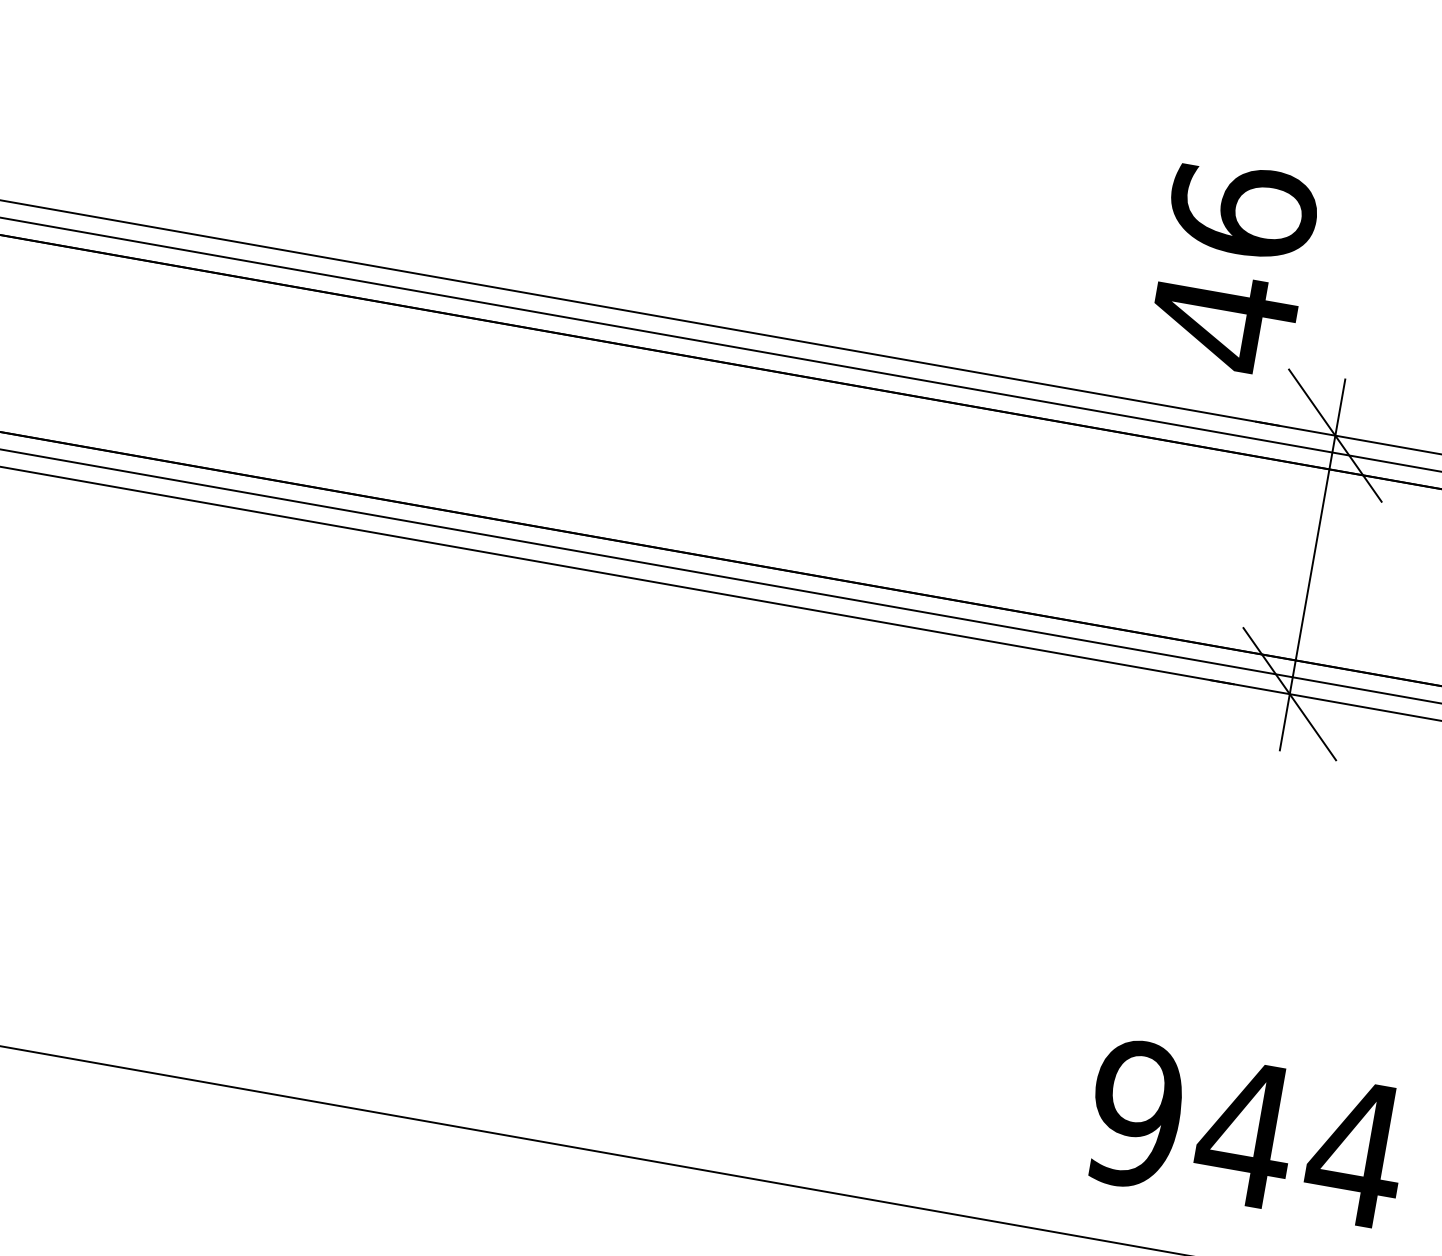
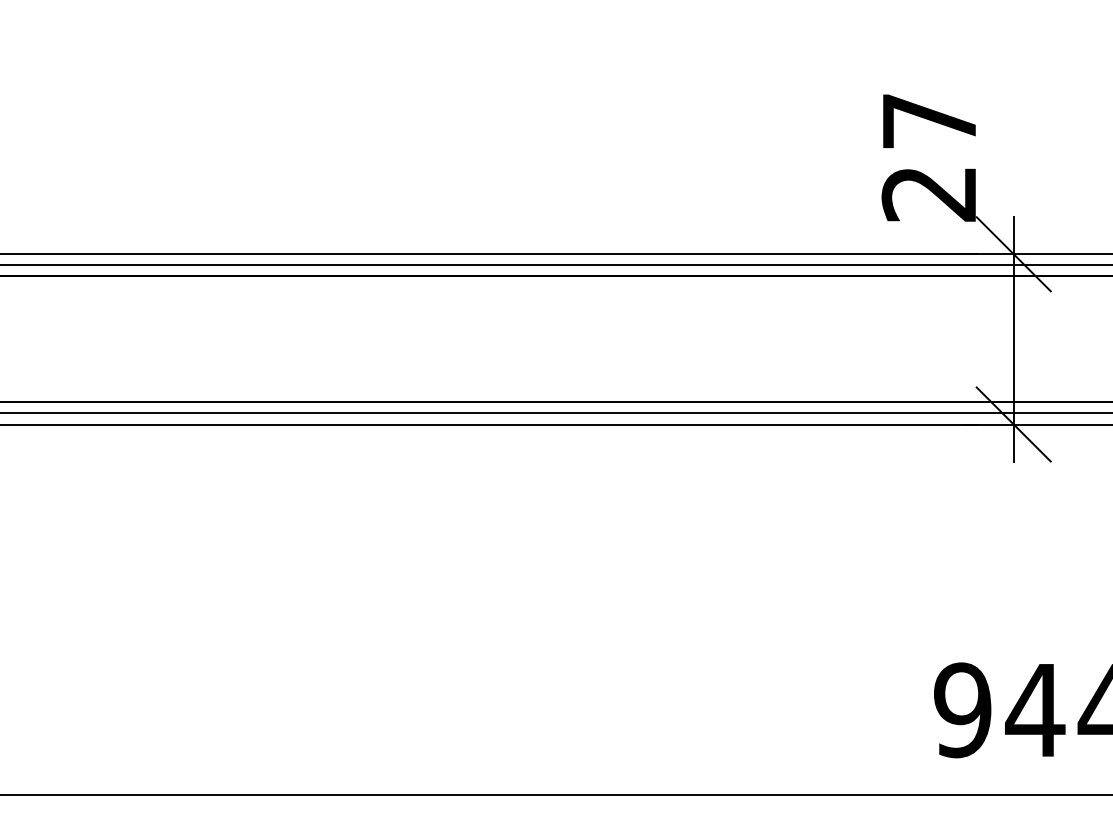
text: (1233, 267) -> (929, 158), 46 -> 27

